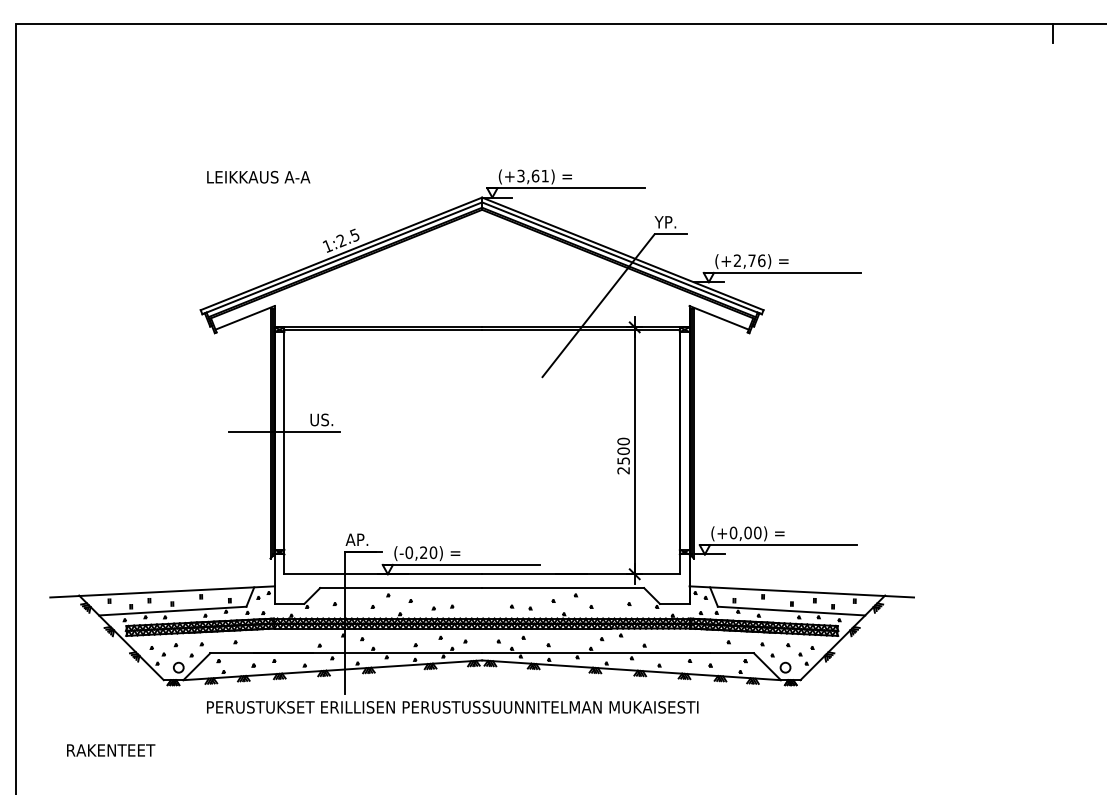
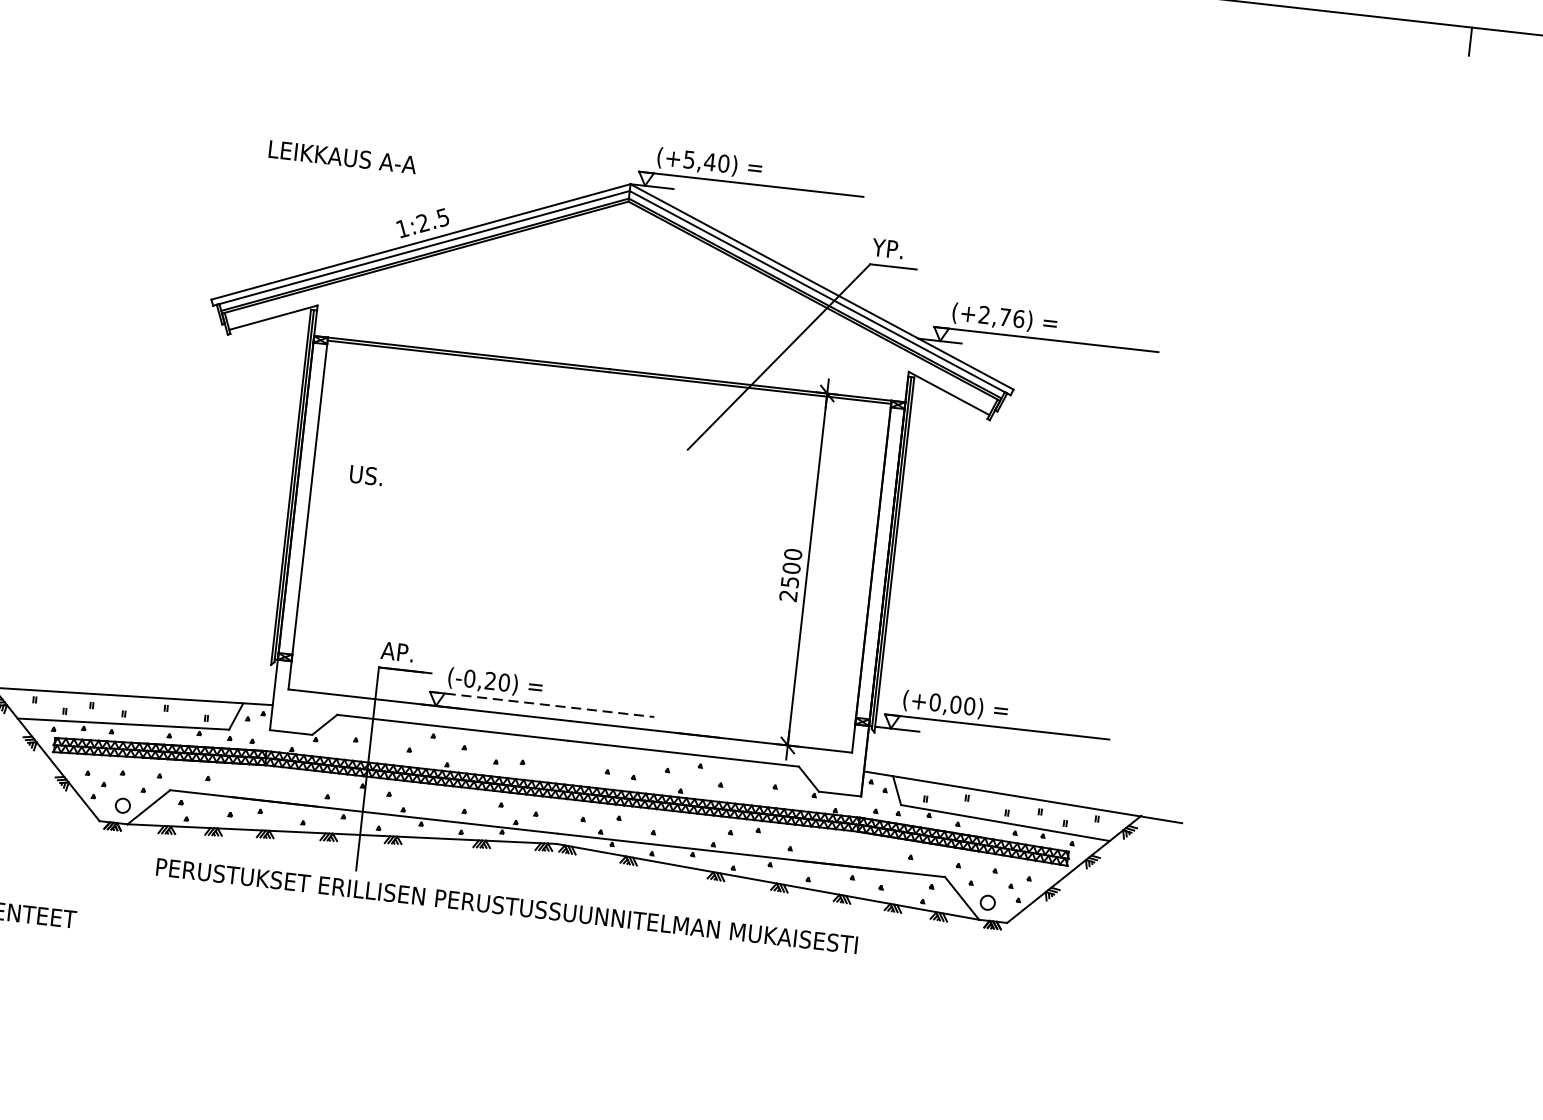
text: (533, 175) -> (707, 160), (+3,61) -> (+5,40)
text: (258, 177) -> (342, 157), moved
line: (284, 432) -> (311, 487), removed
line: (461, 564) -> (542, 703), solid -> dashed

